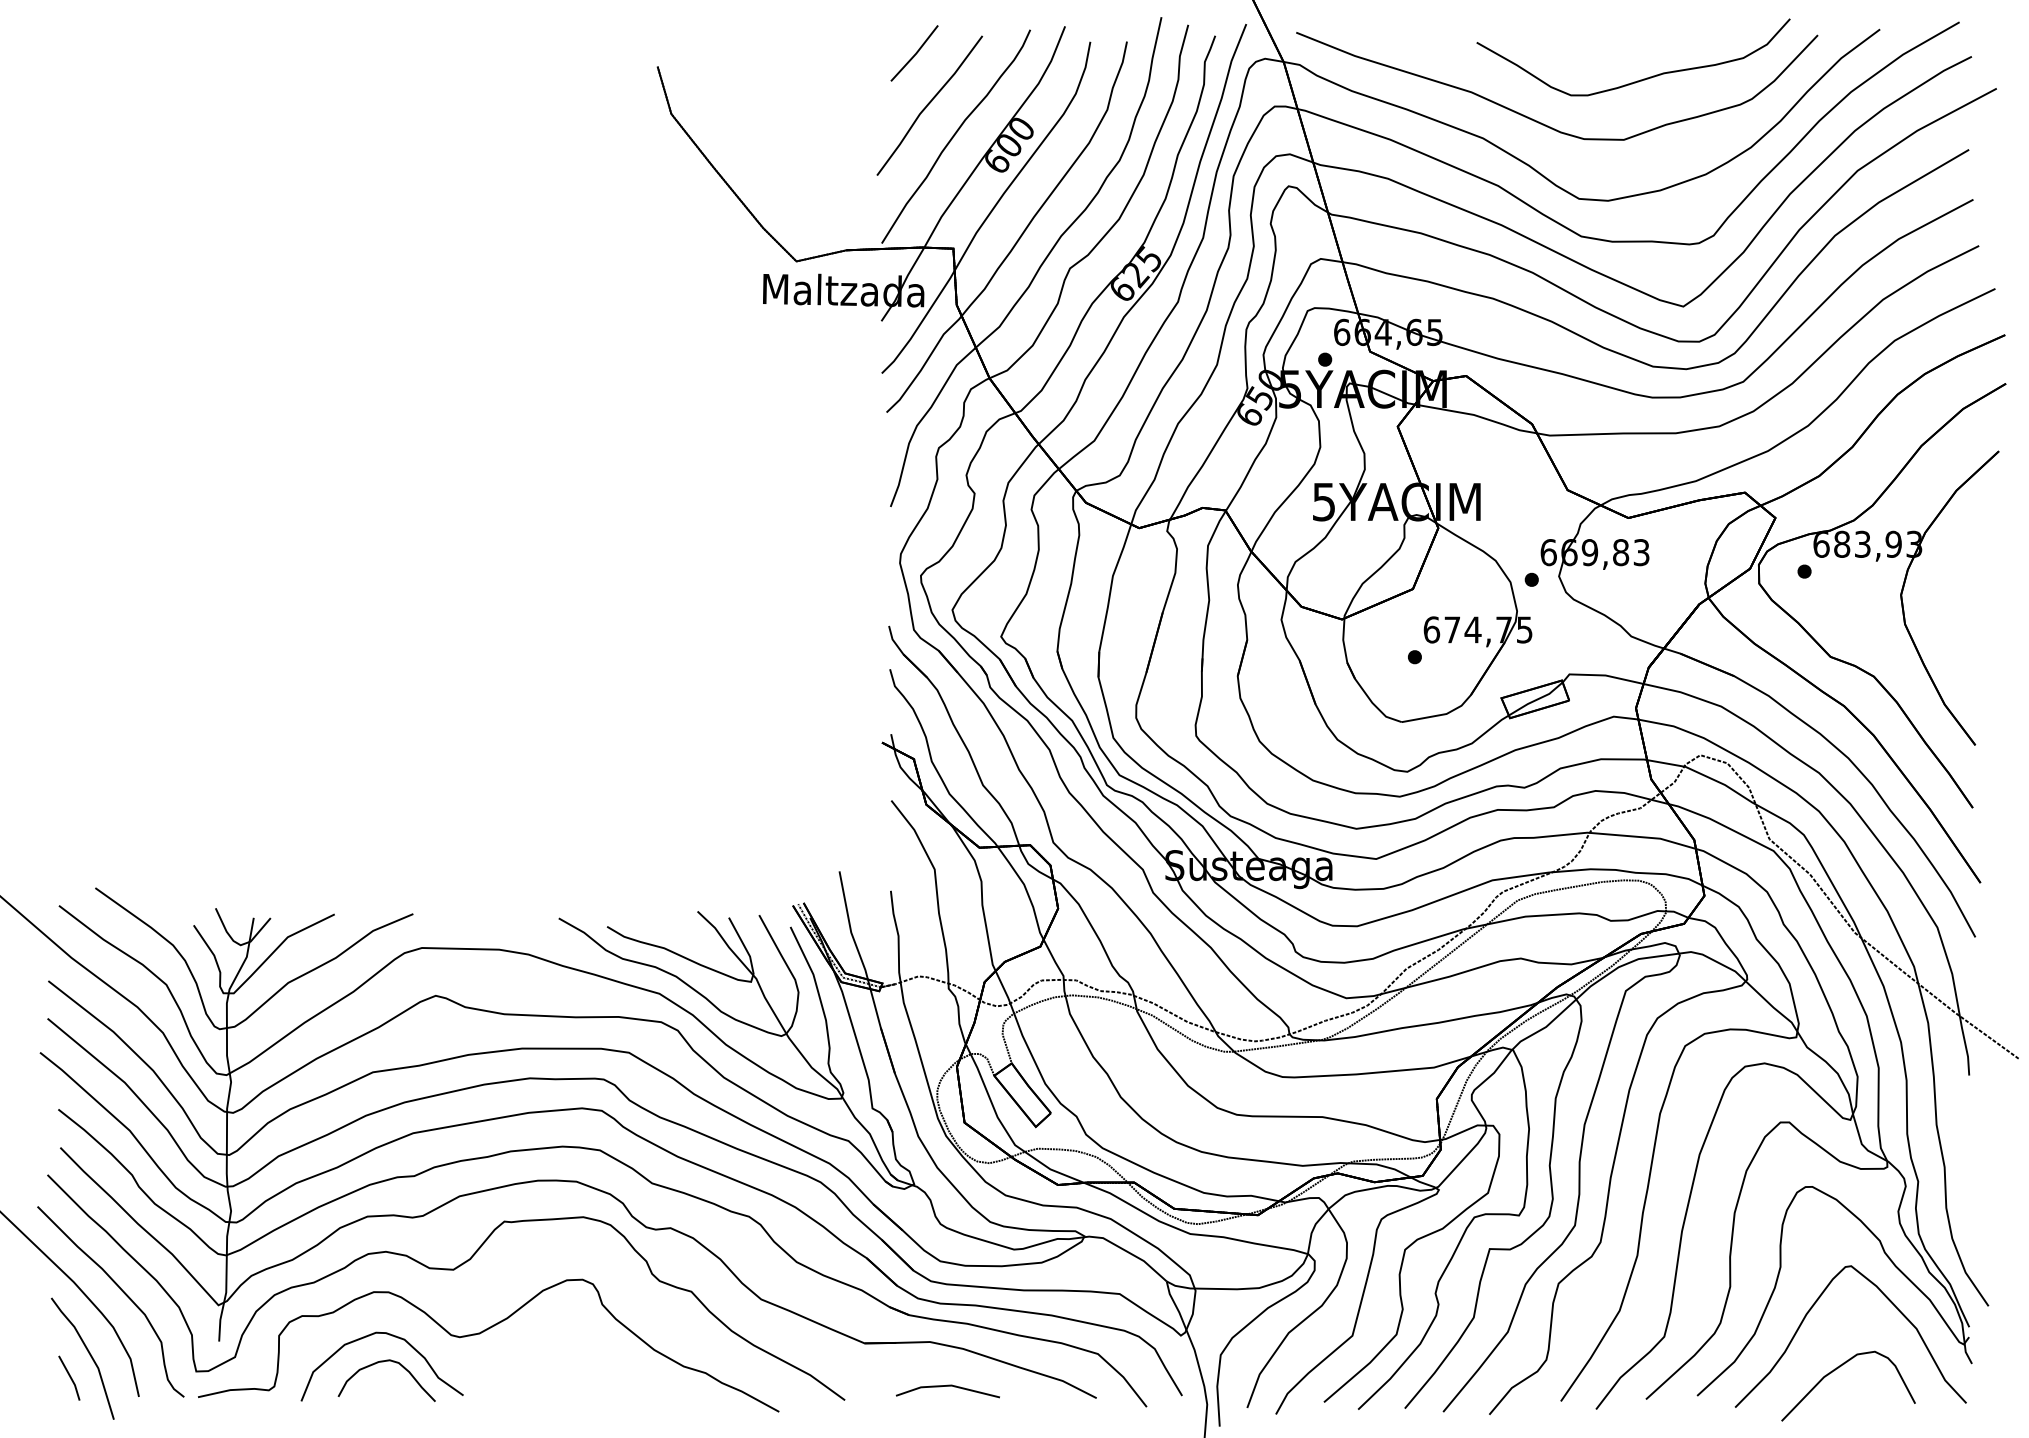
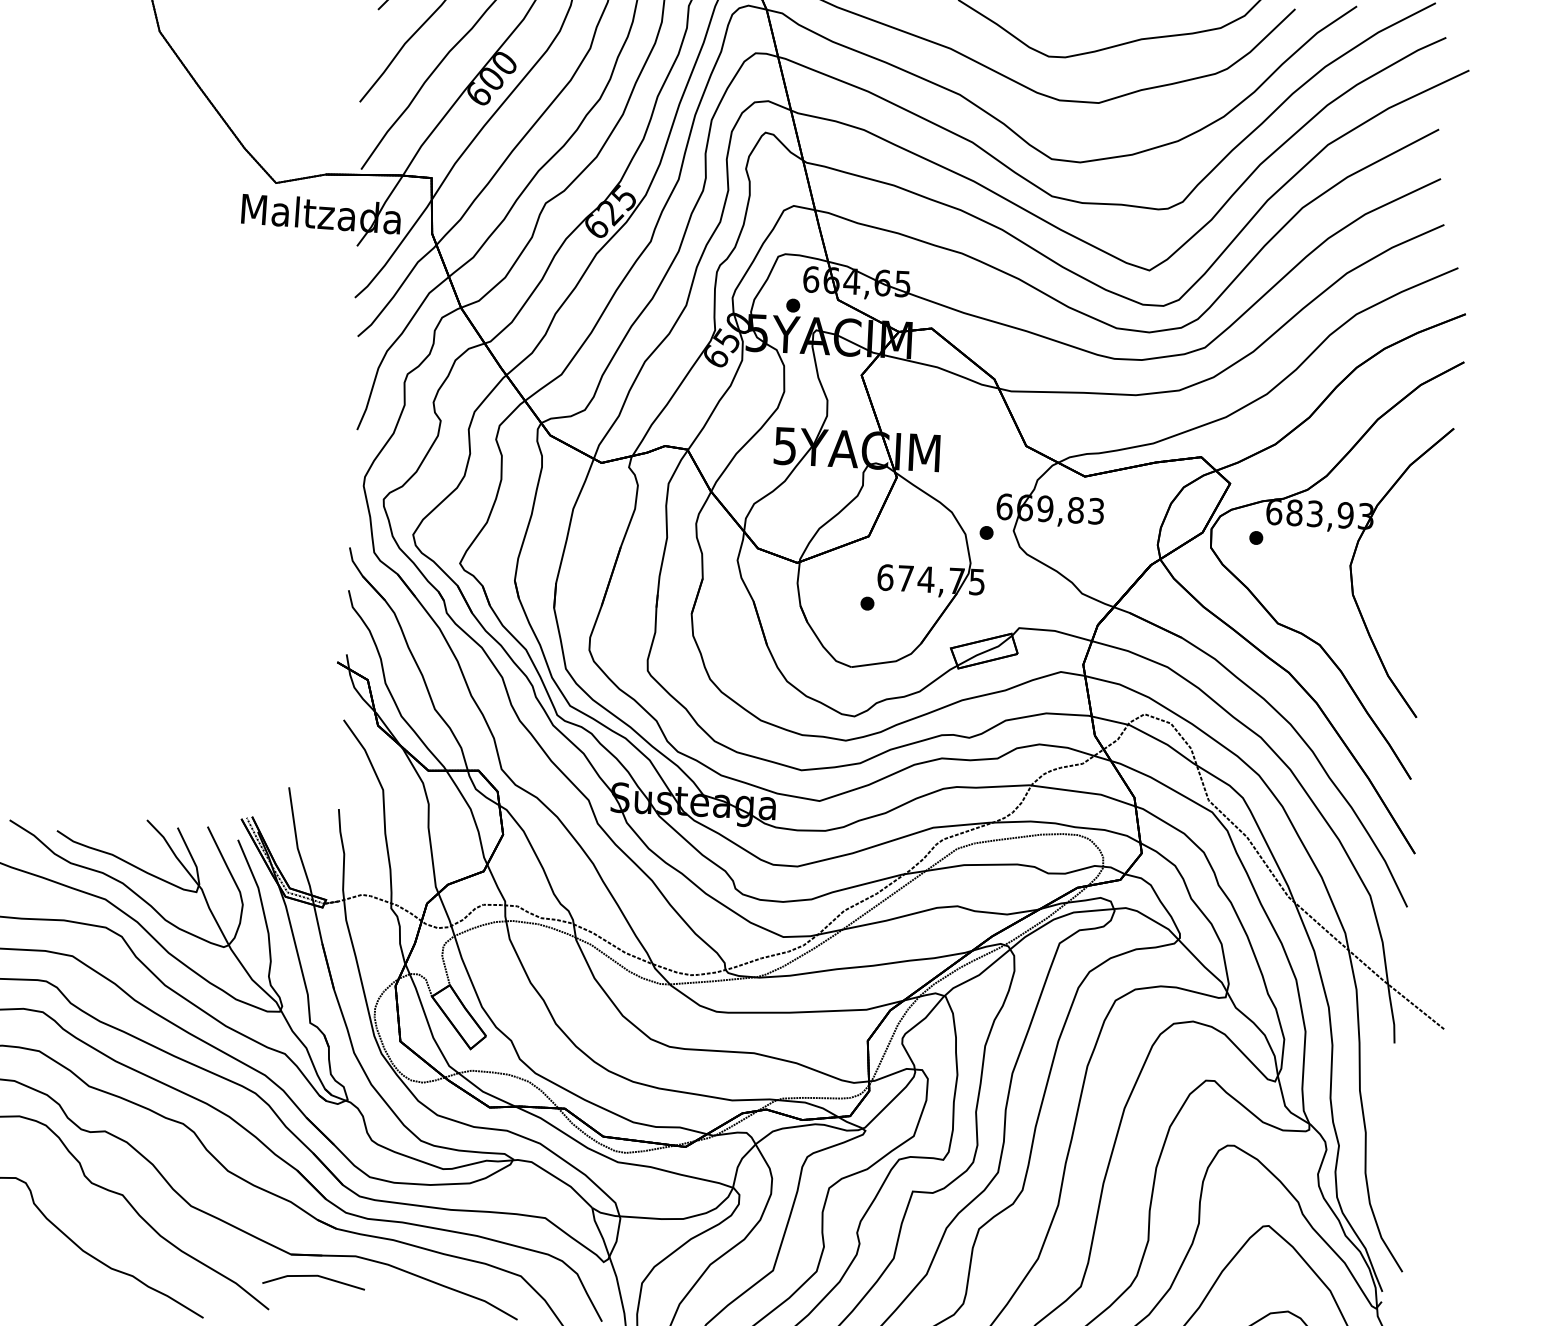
line: (947, 1386) -> (313, 1276), moved

